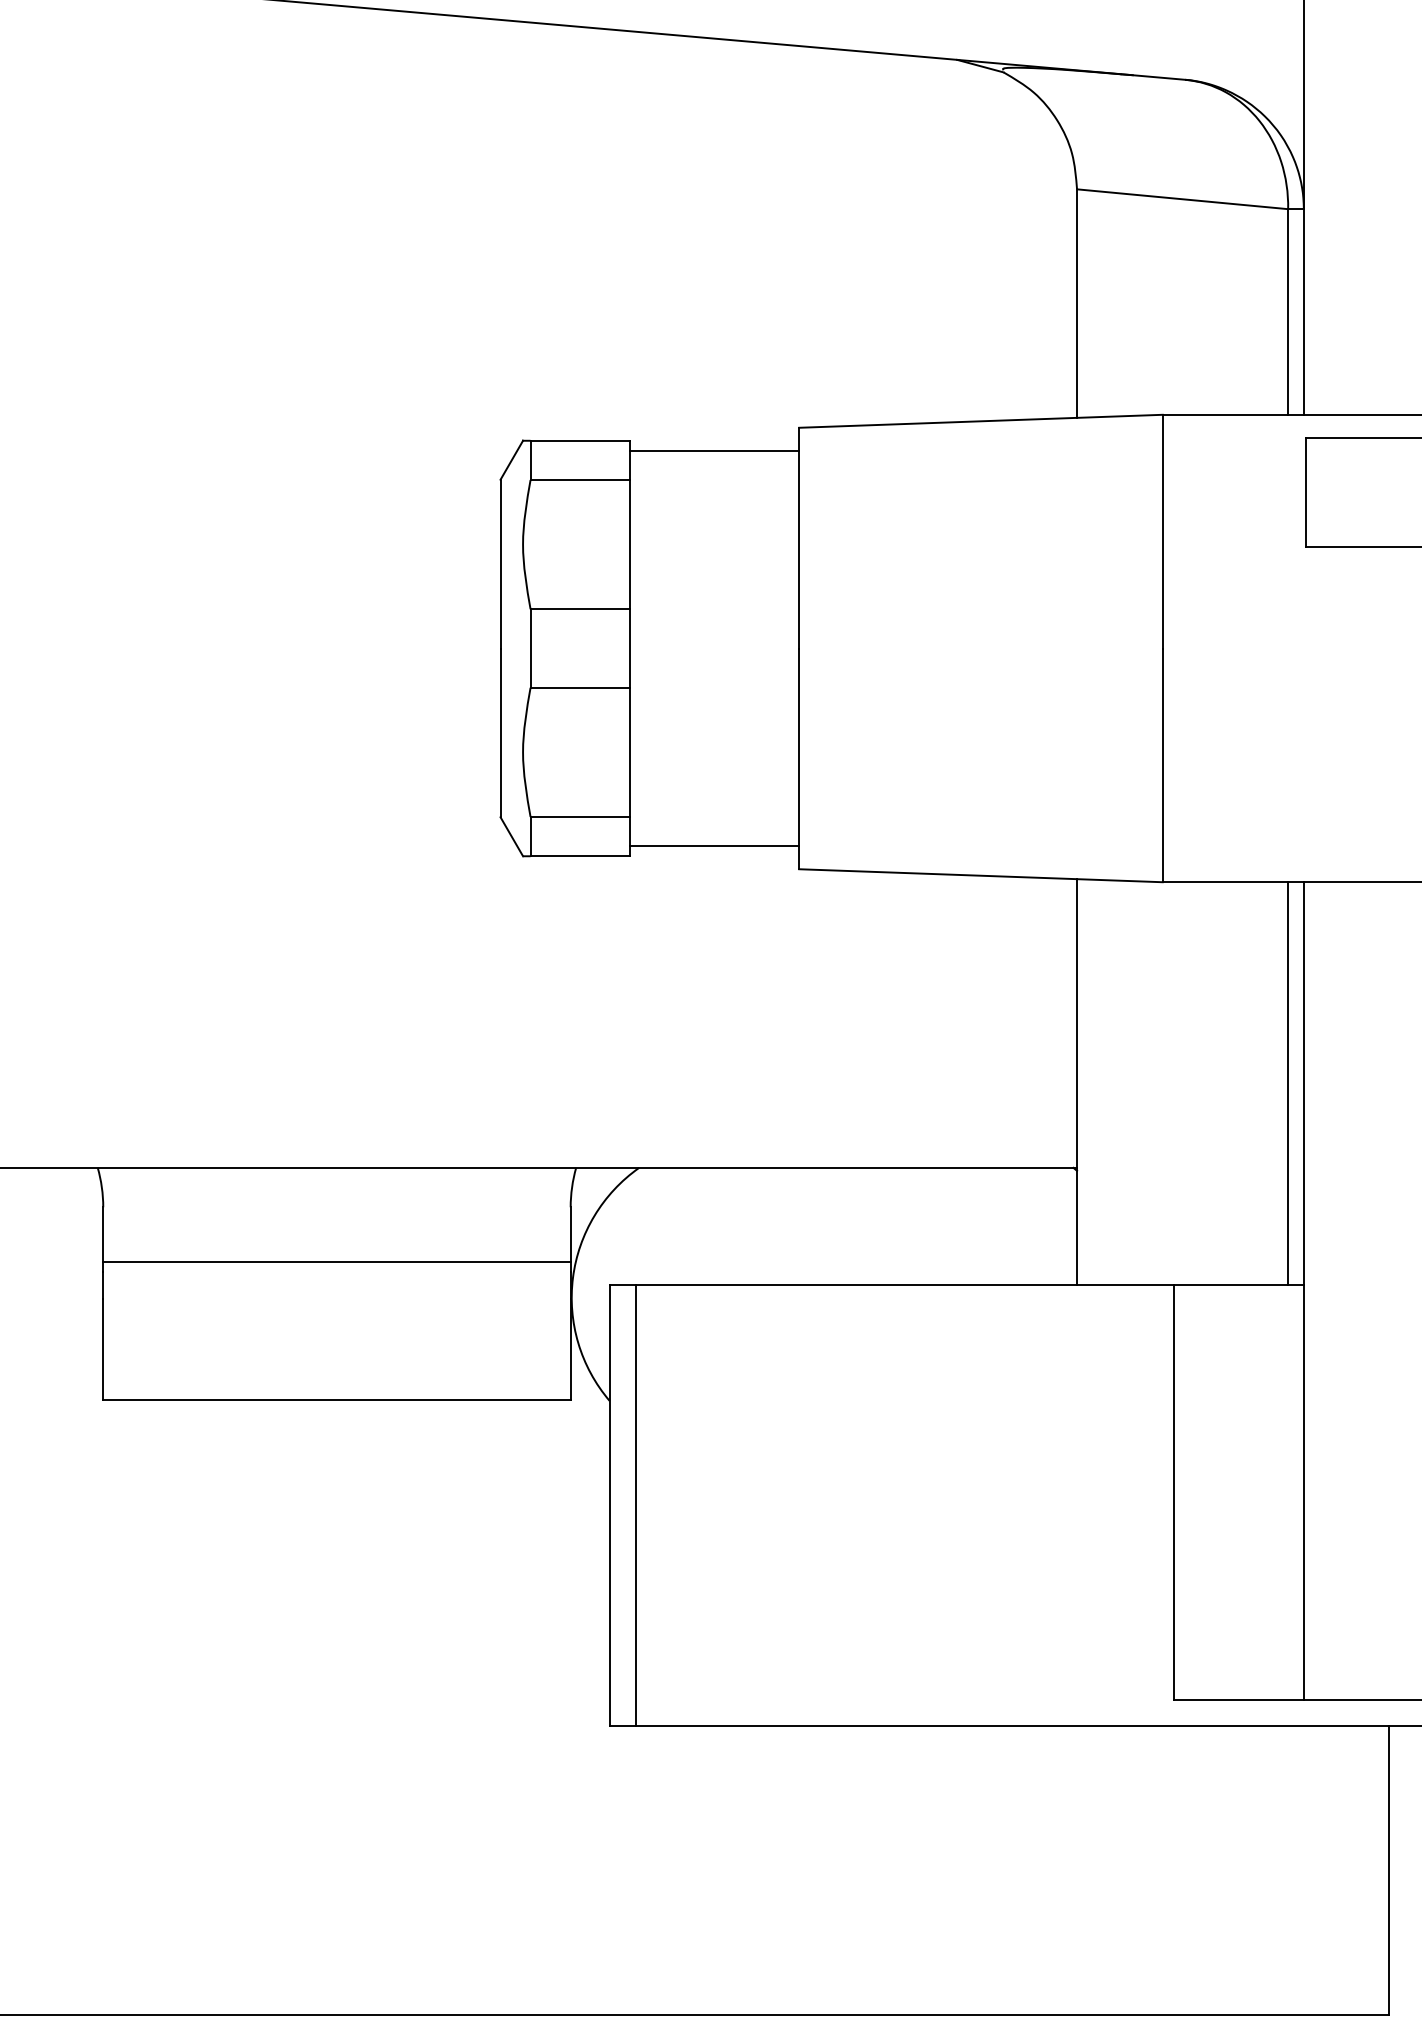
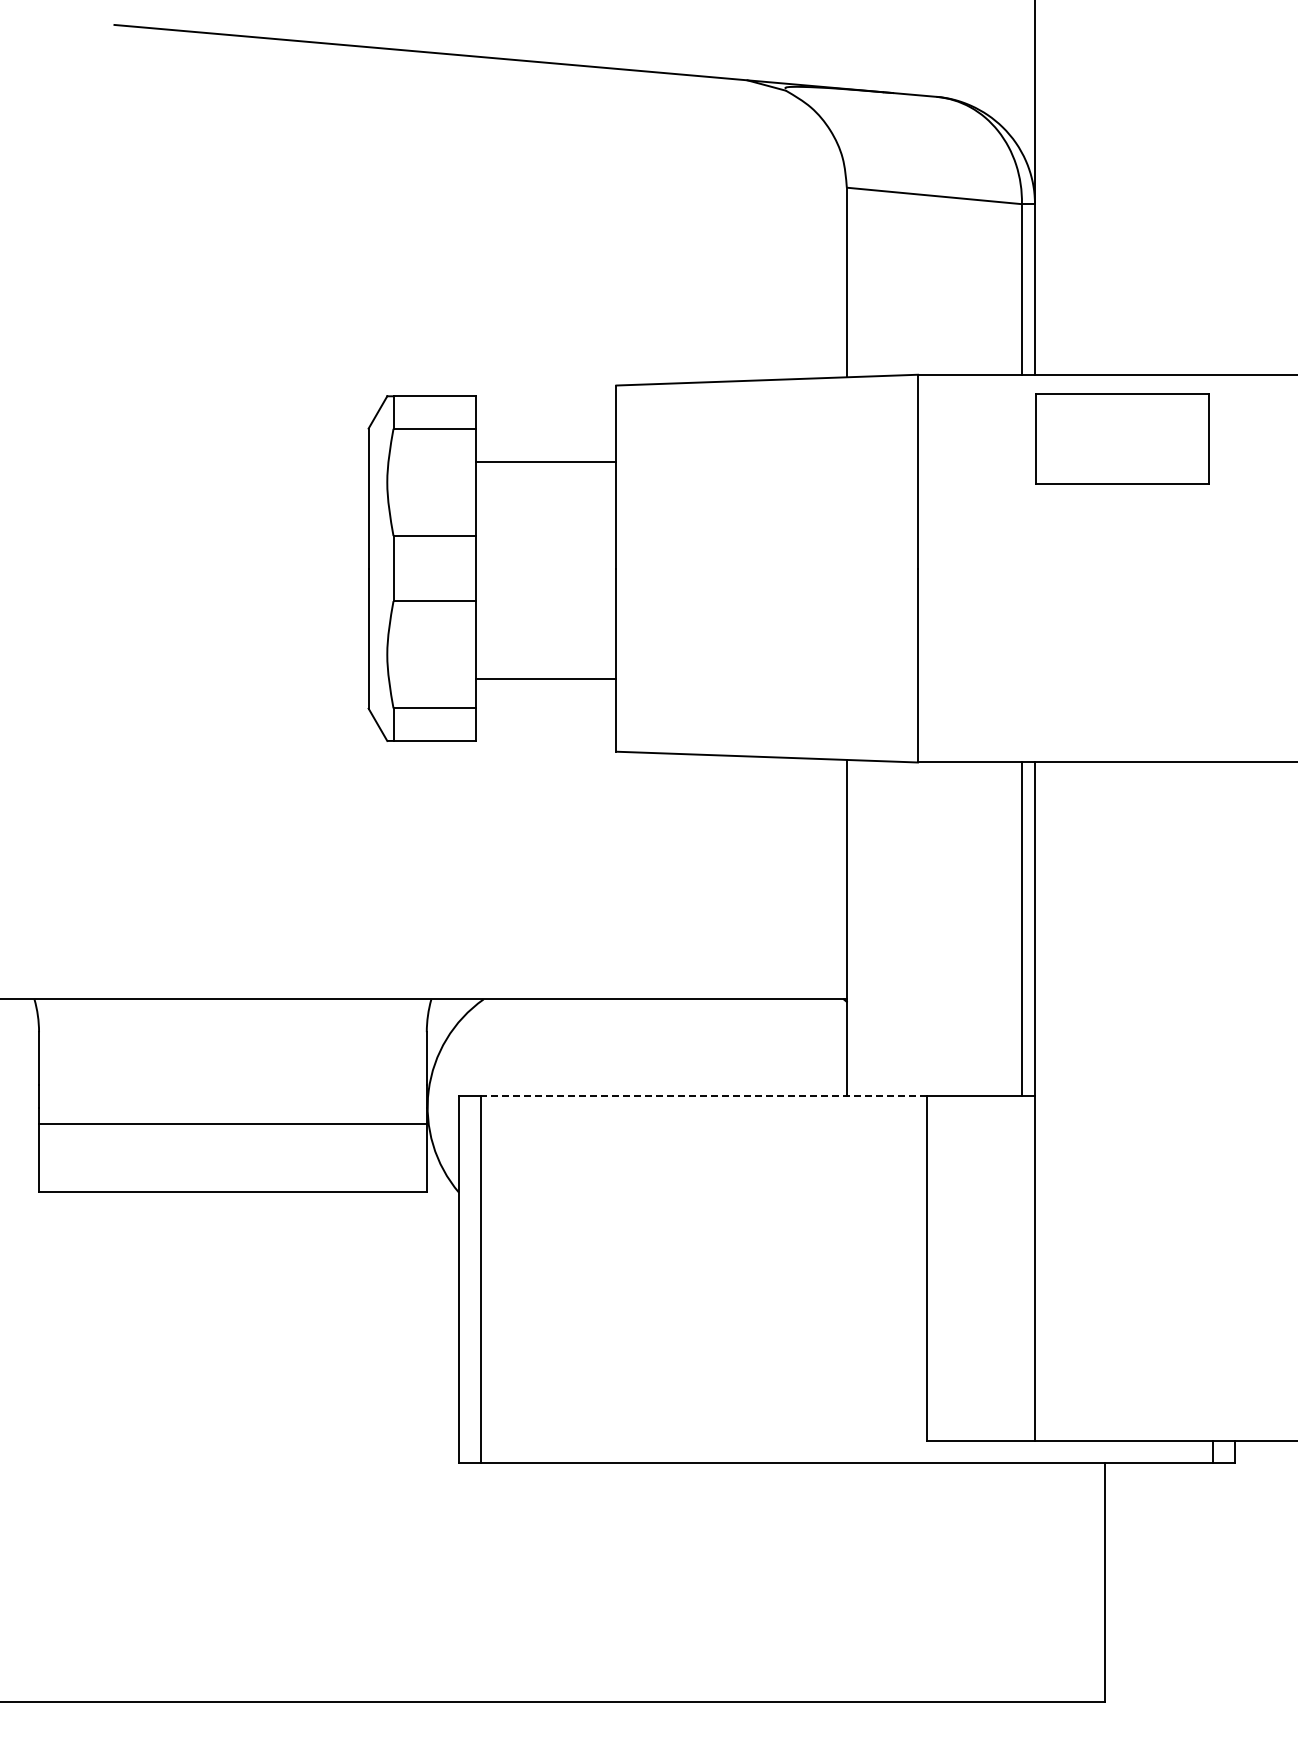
line: (714, 450) -> (546, 461), moved
line: (714, 846) -> (546, 679), moved
line: (336, 1261) -> (232, 1124), moved
line: (904, 1284) -> (703, 1096), solid -> dashed

